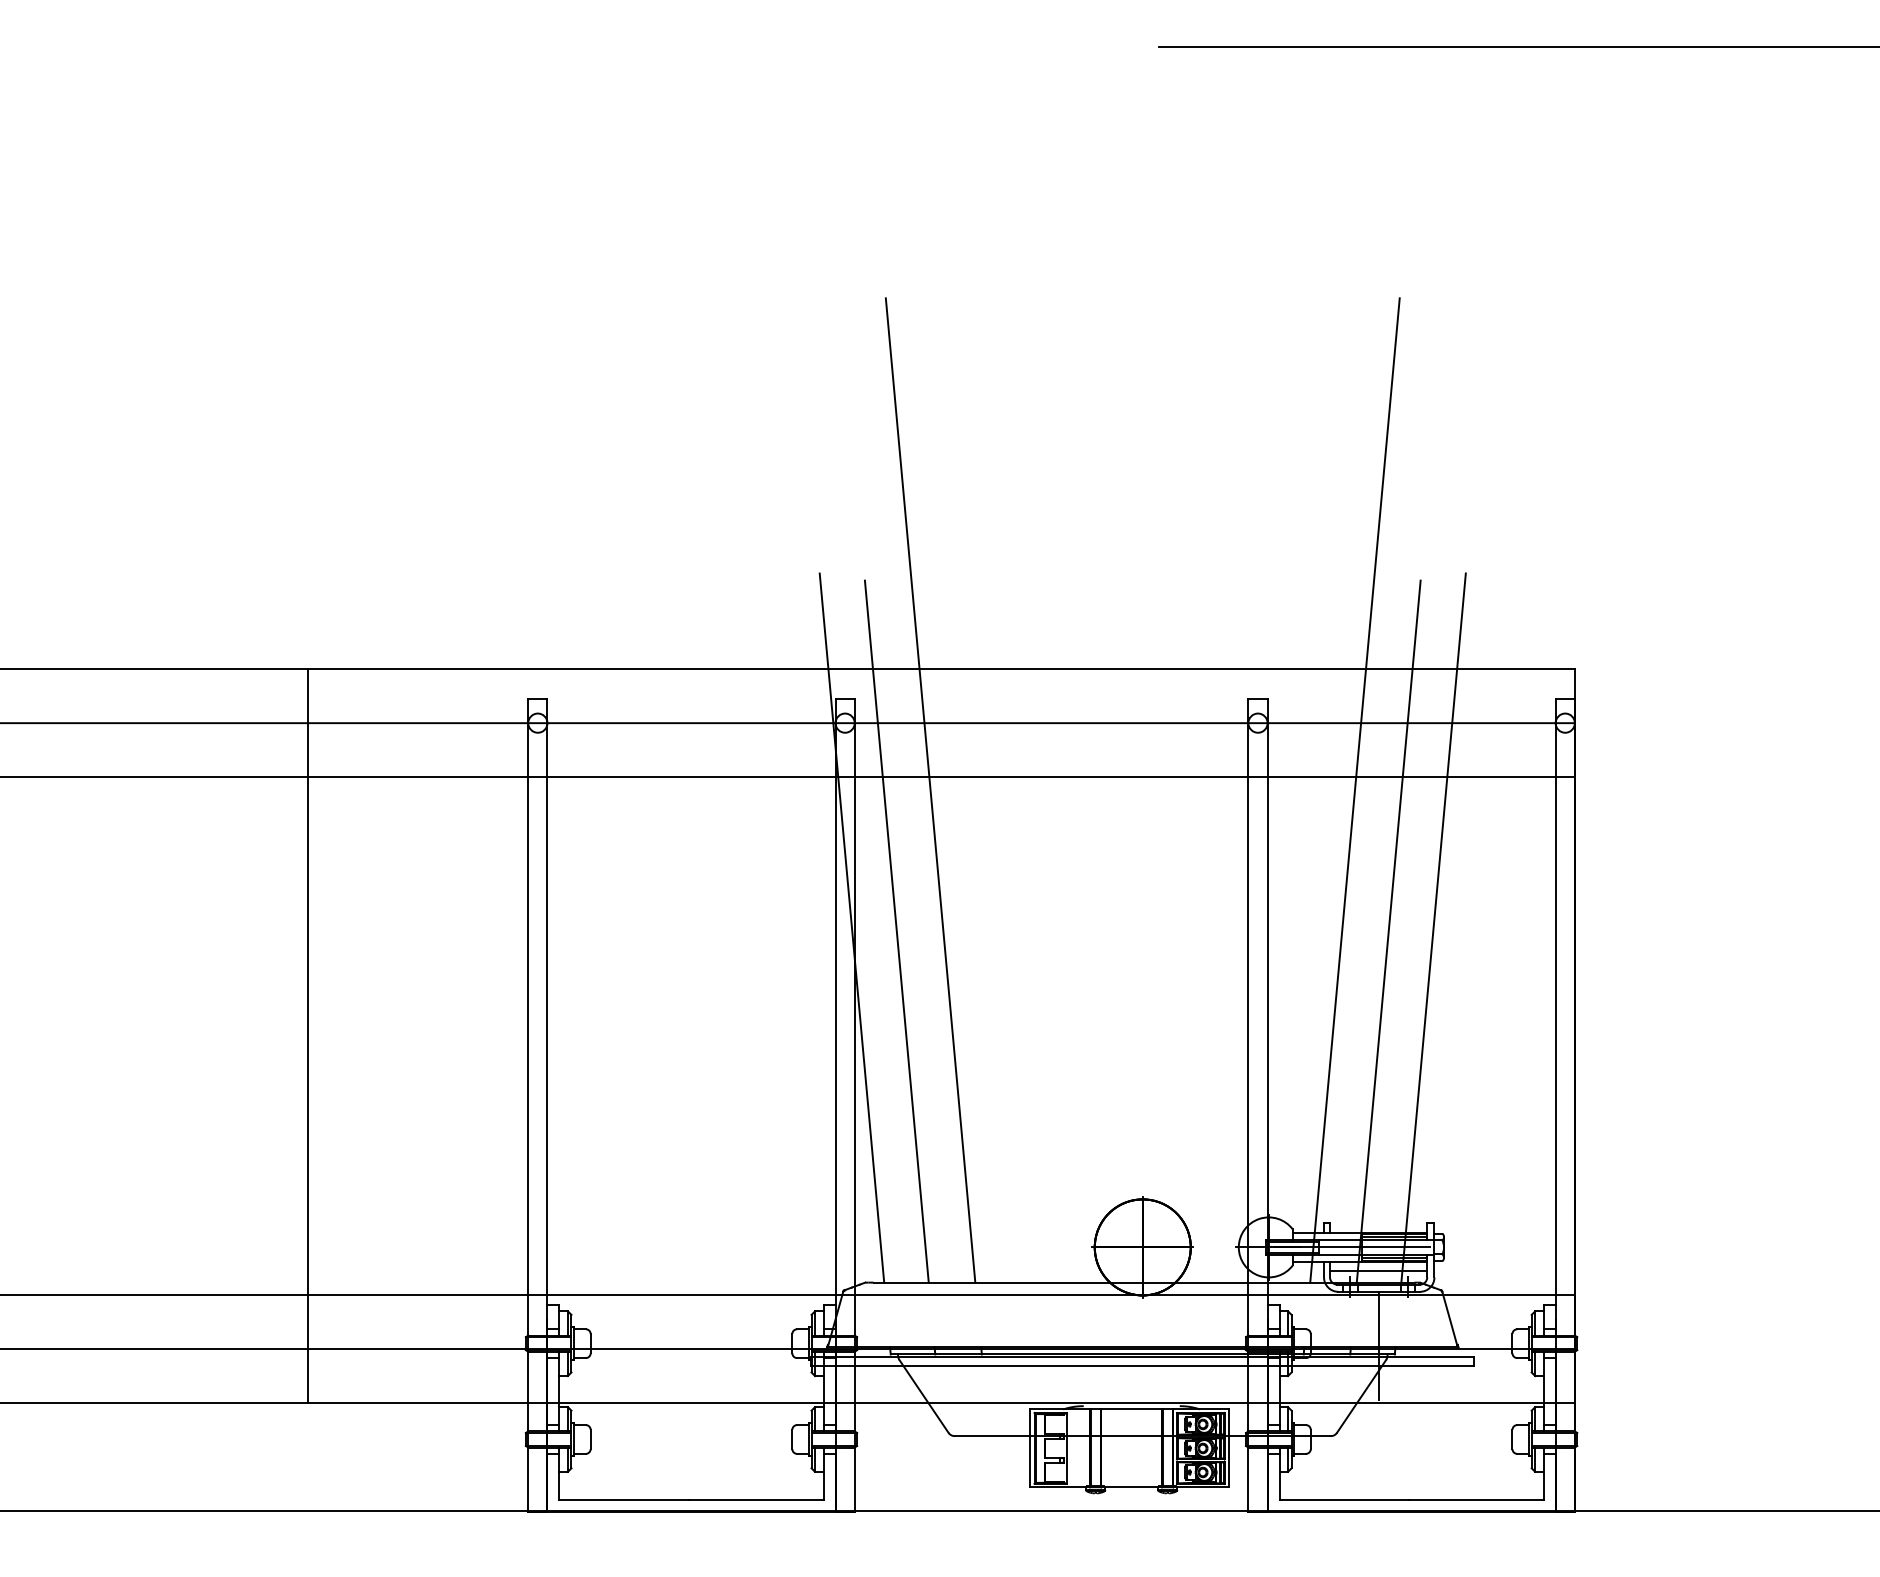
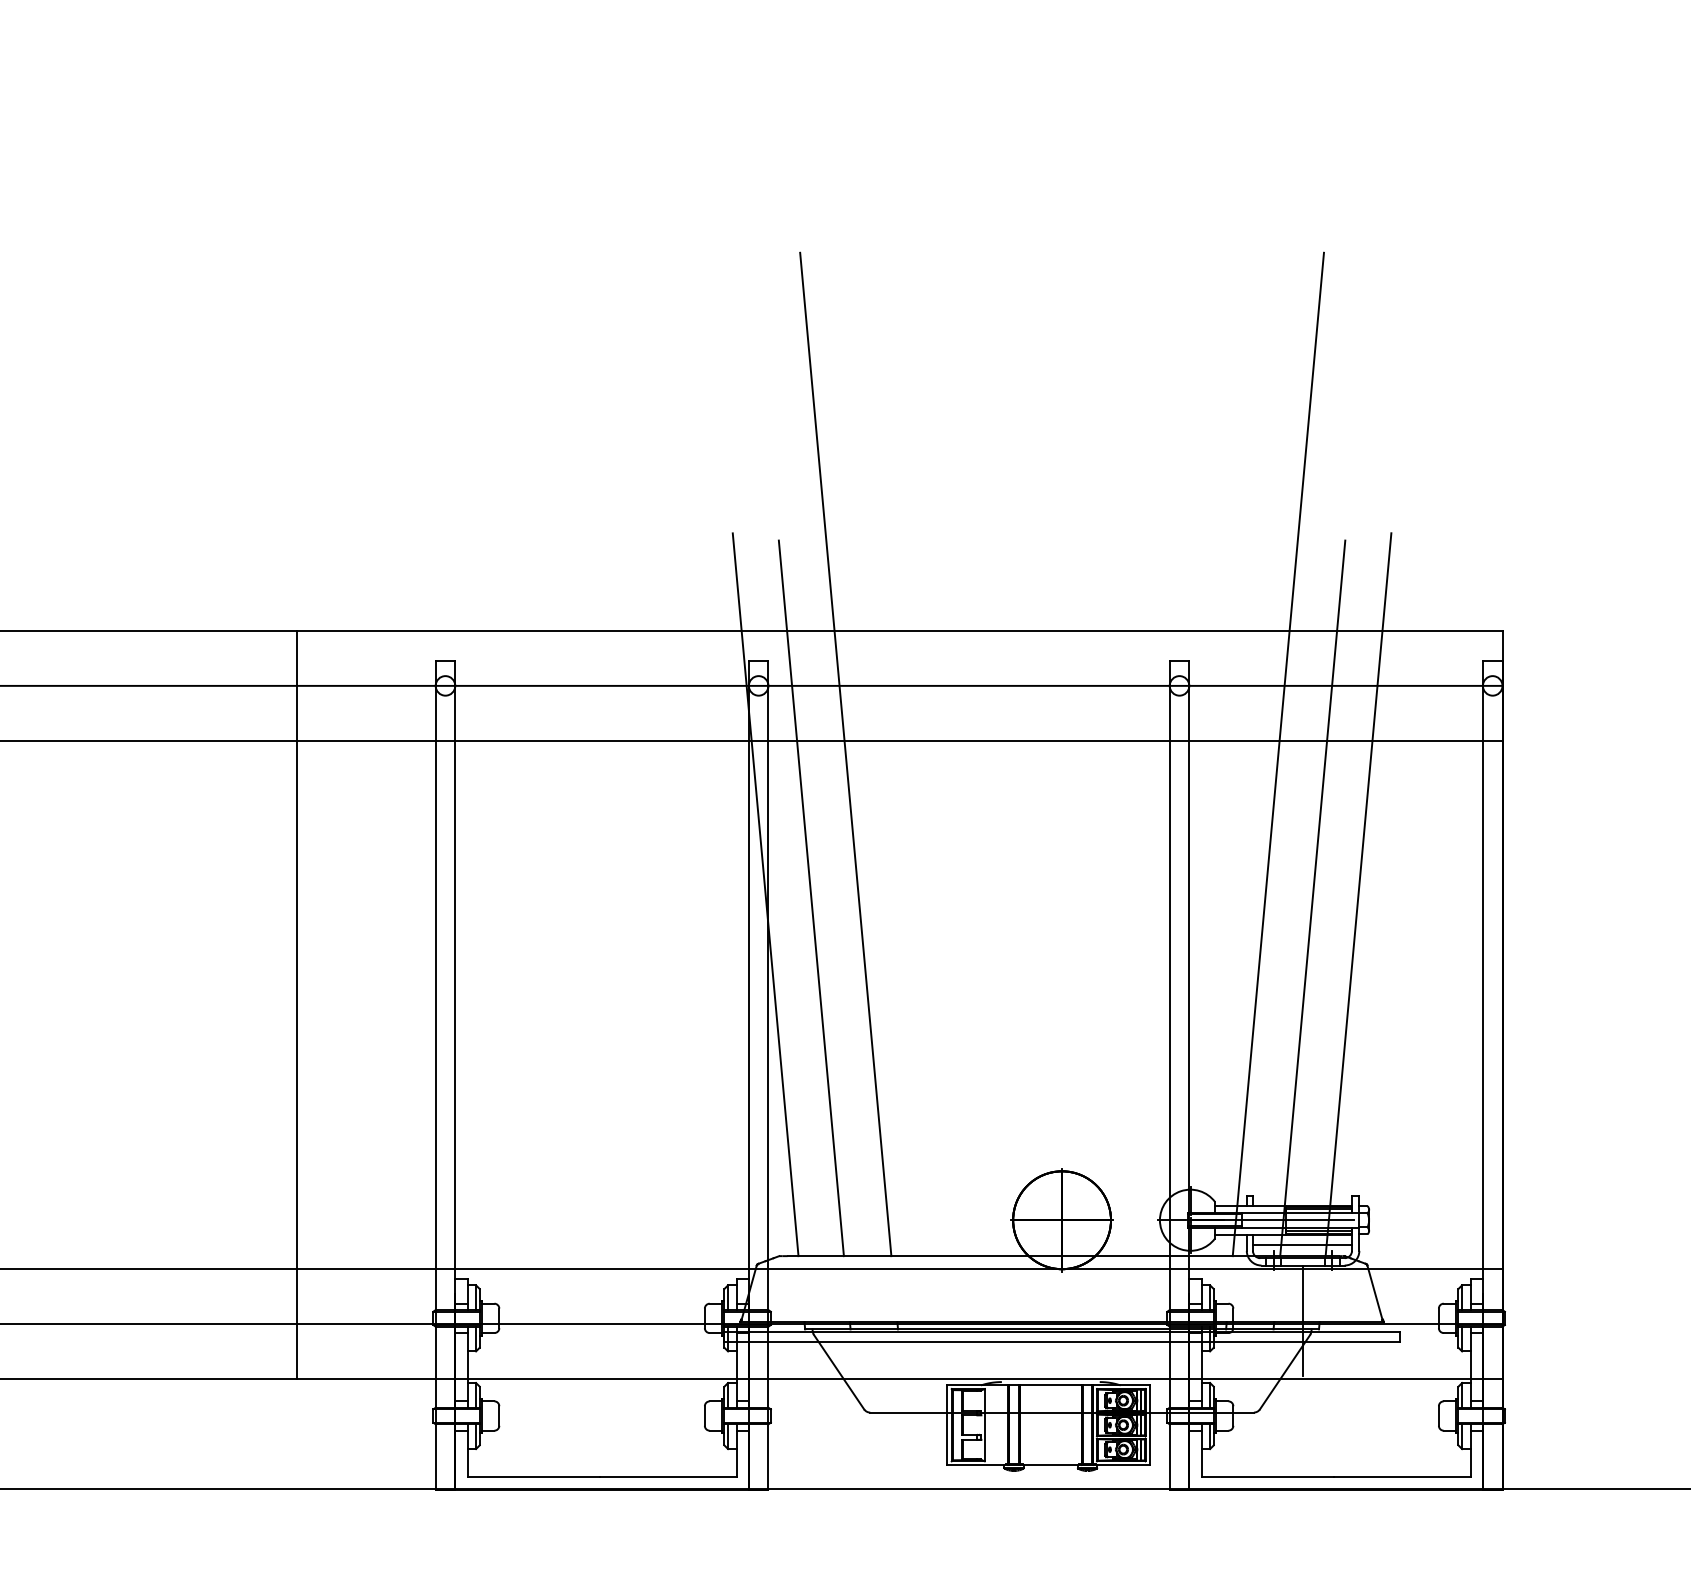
line: (307, 1036) -> (297, 1005), moved

